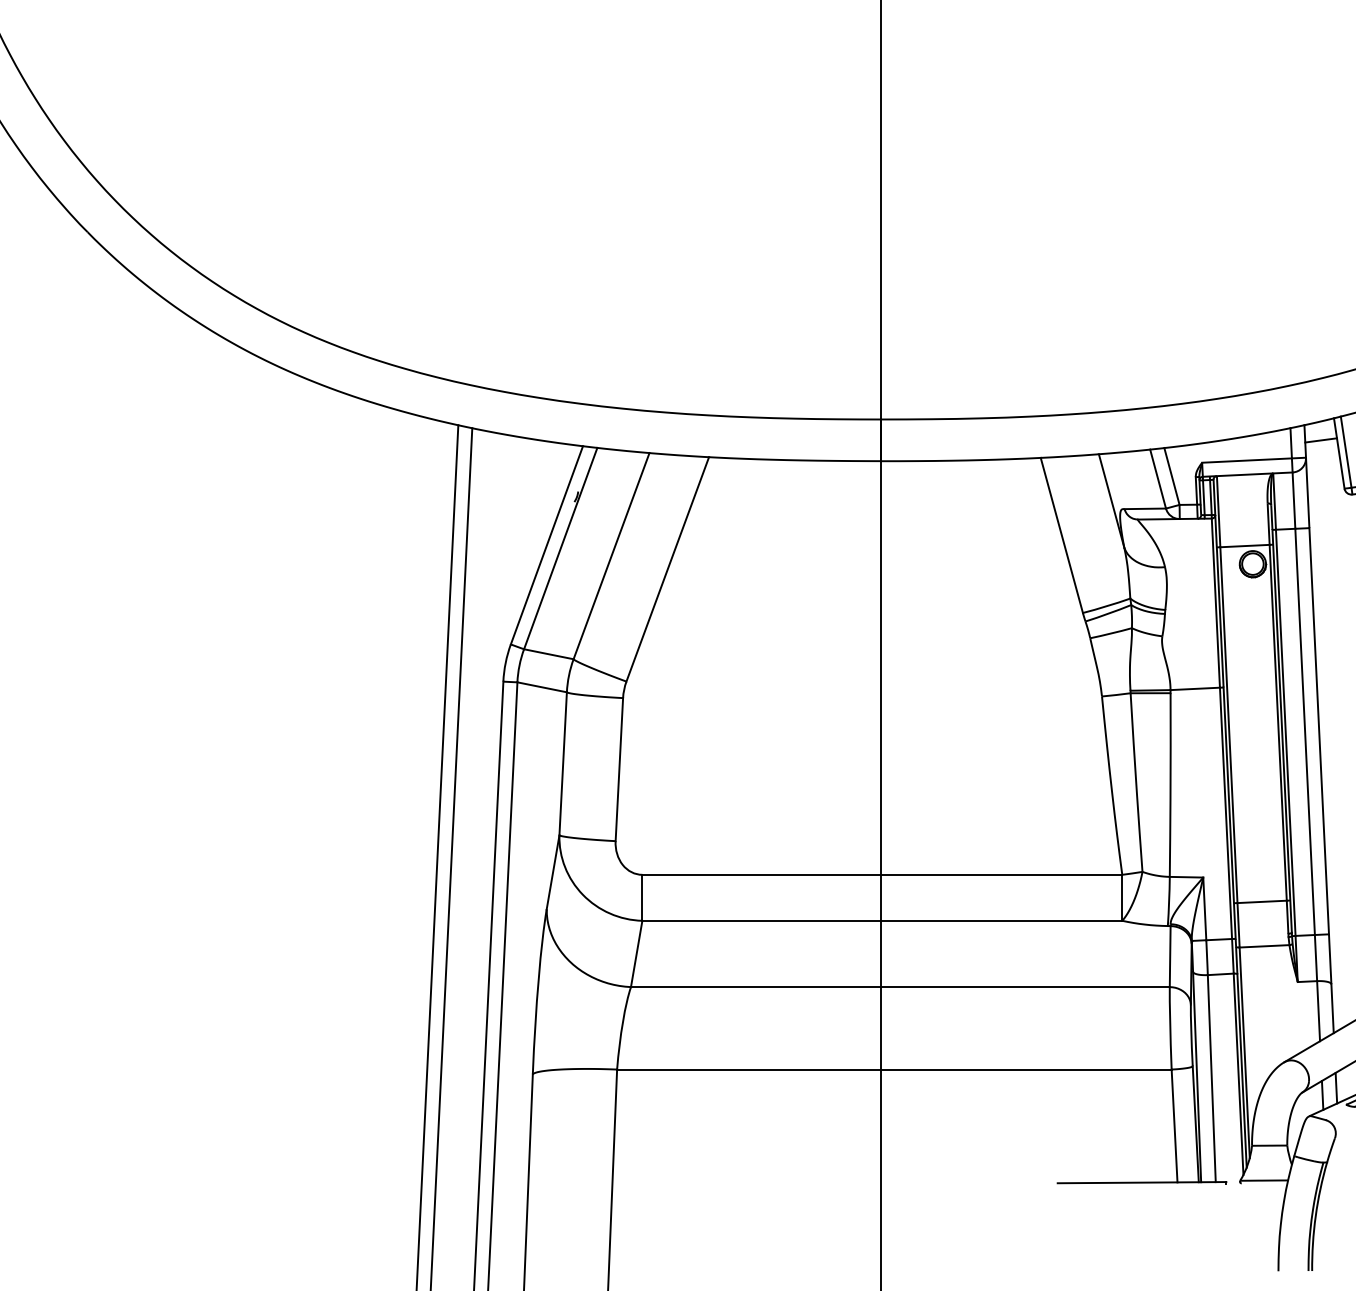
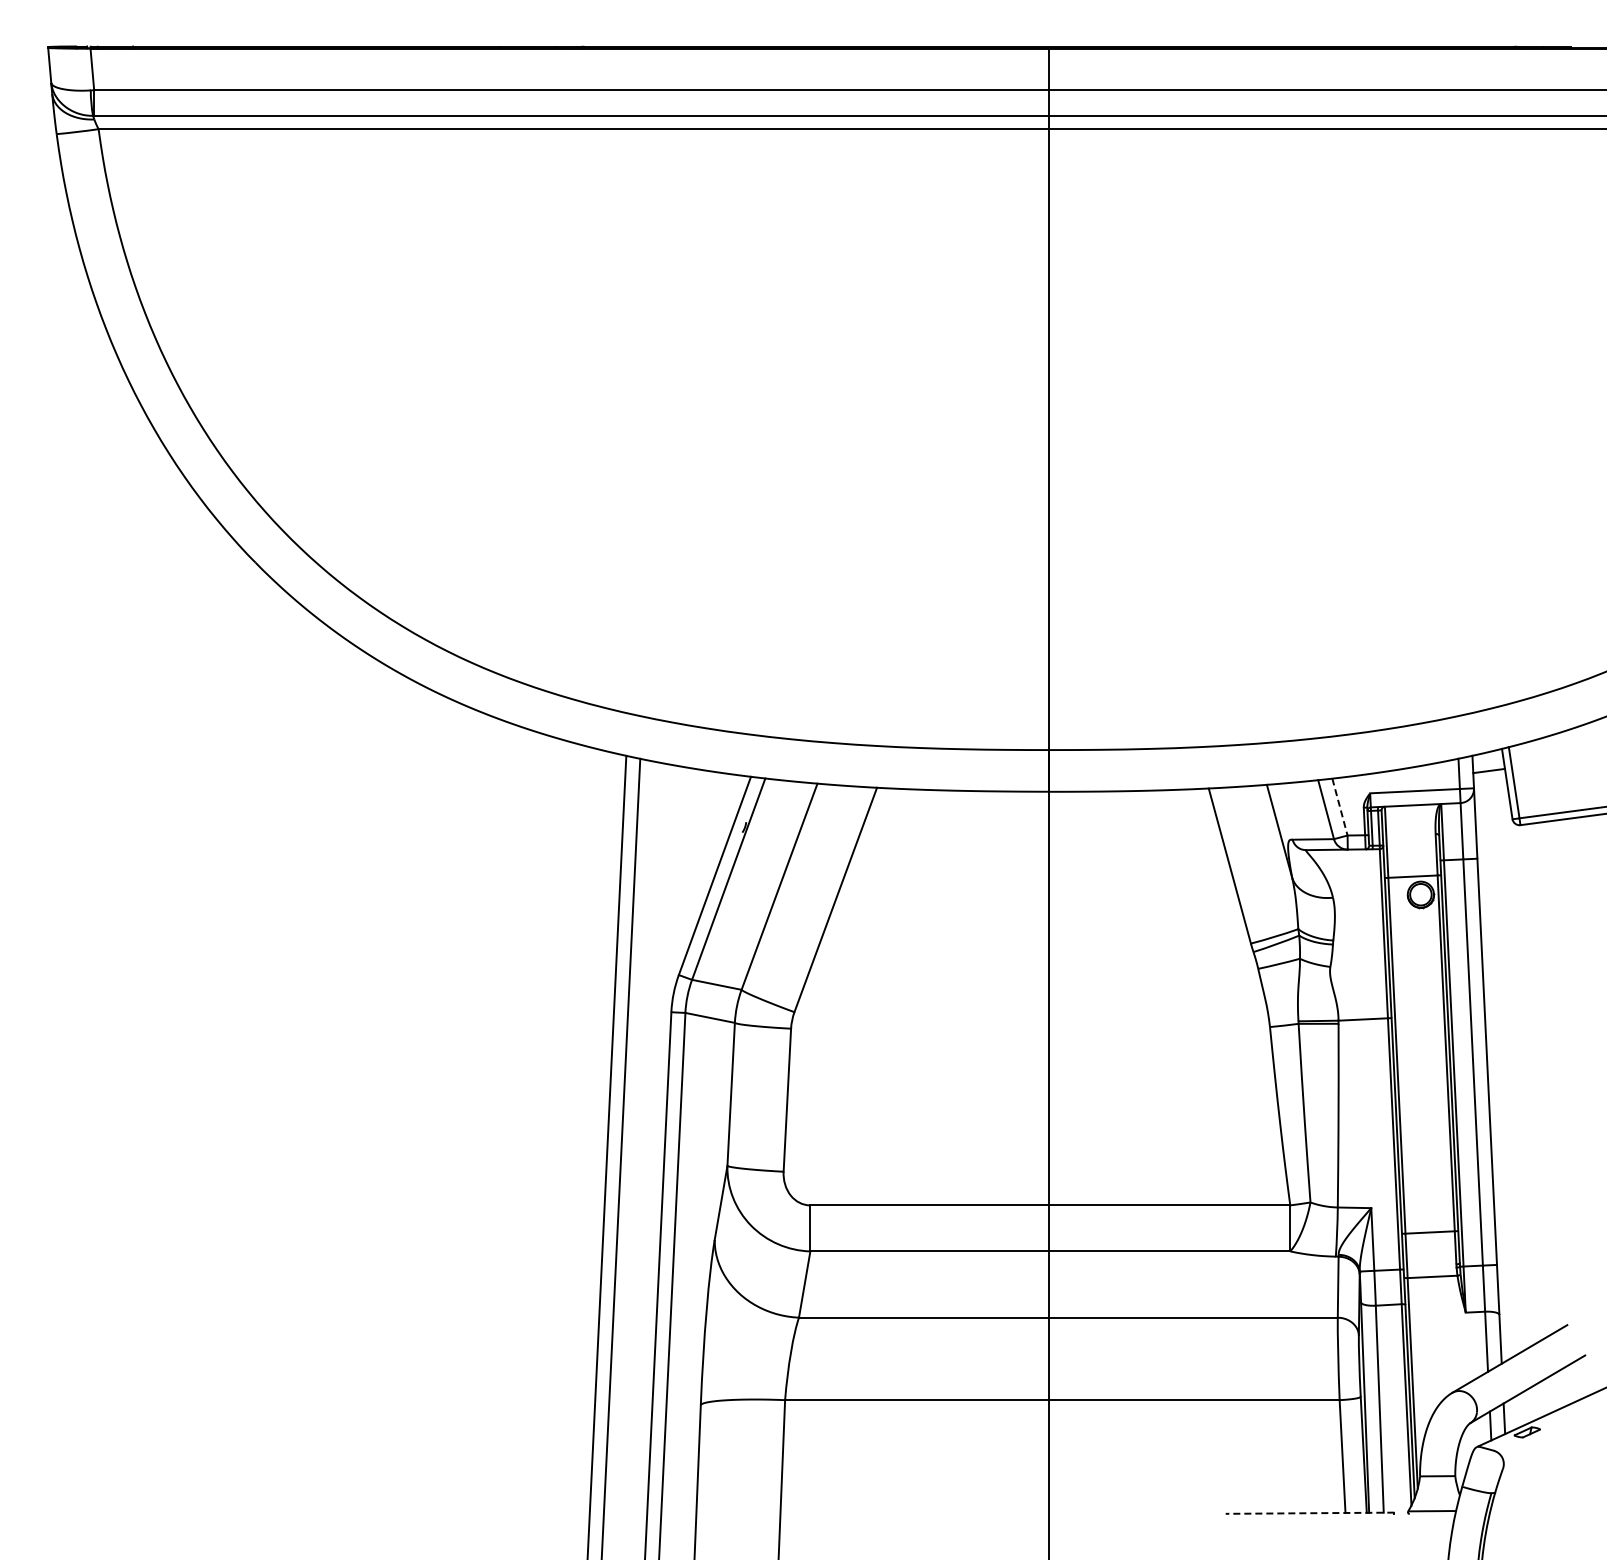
line: (1172, 476) -> (1340, 807), solid -> dashed
line: (1141, 1182) -> (1309, 1513), solid -> dashed

